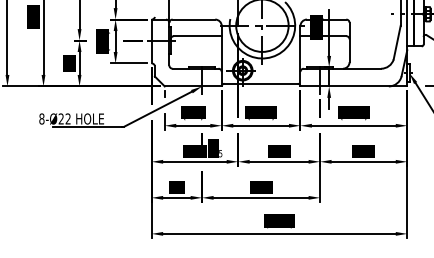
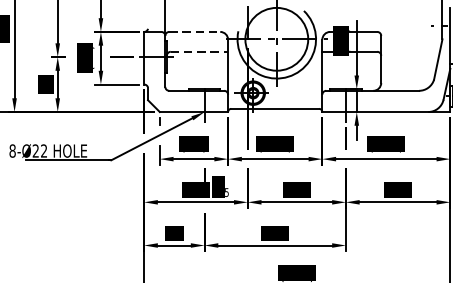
line: (194, 19) -> (195, 31), solid -> dashed
line: (197, 36) -> (199, 52), solid -> dashed

